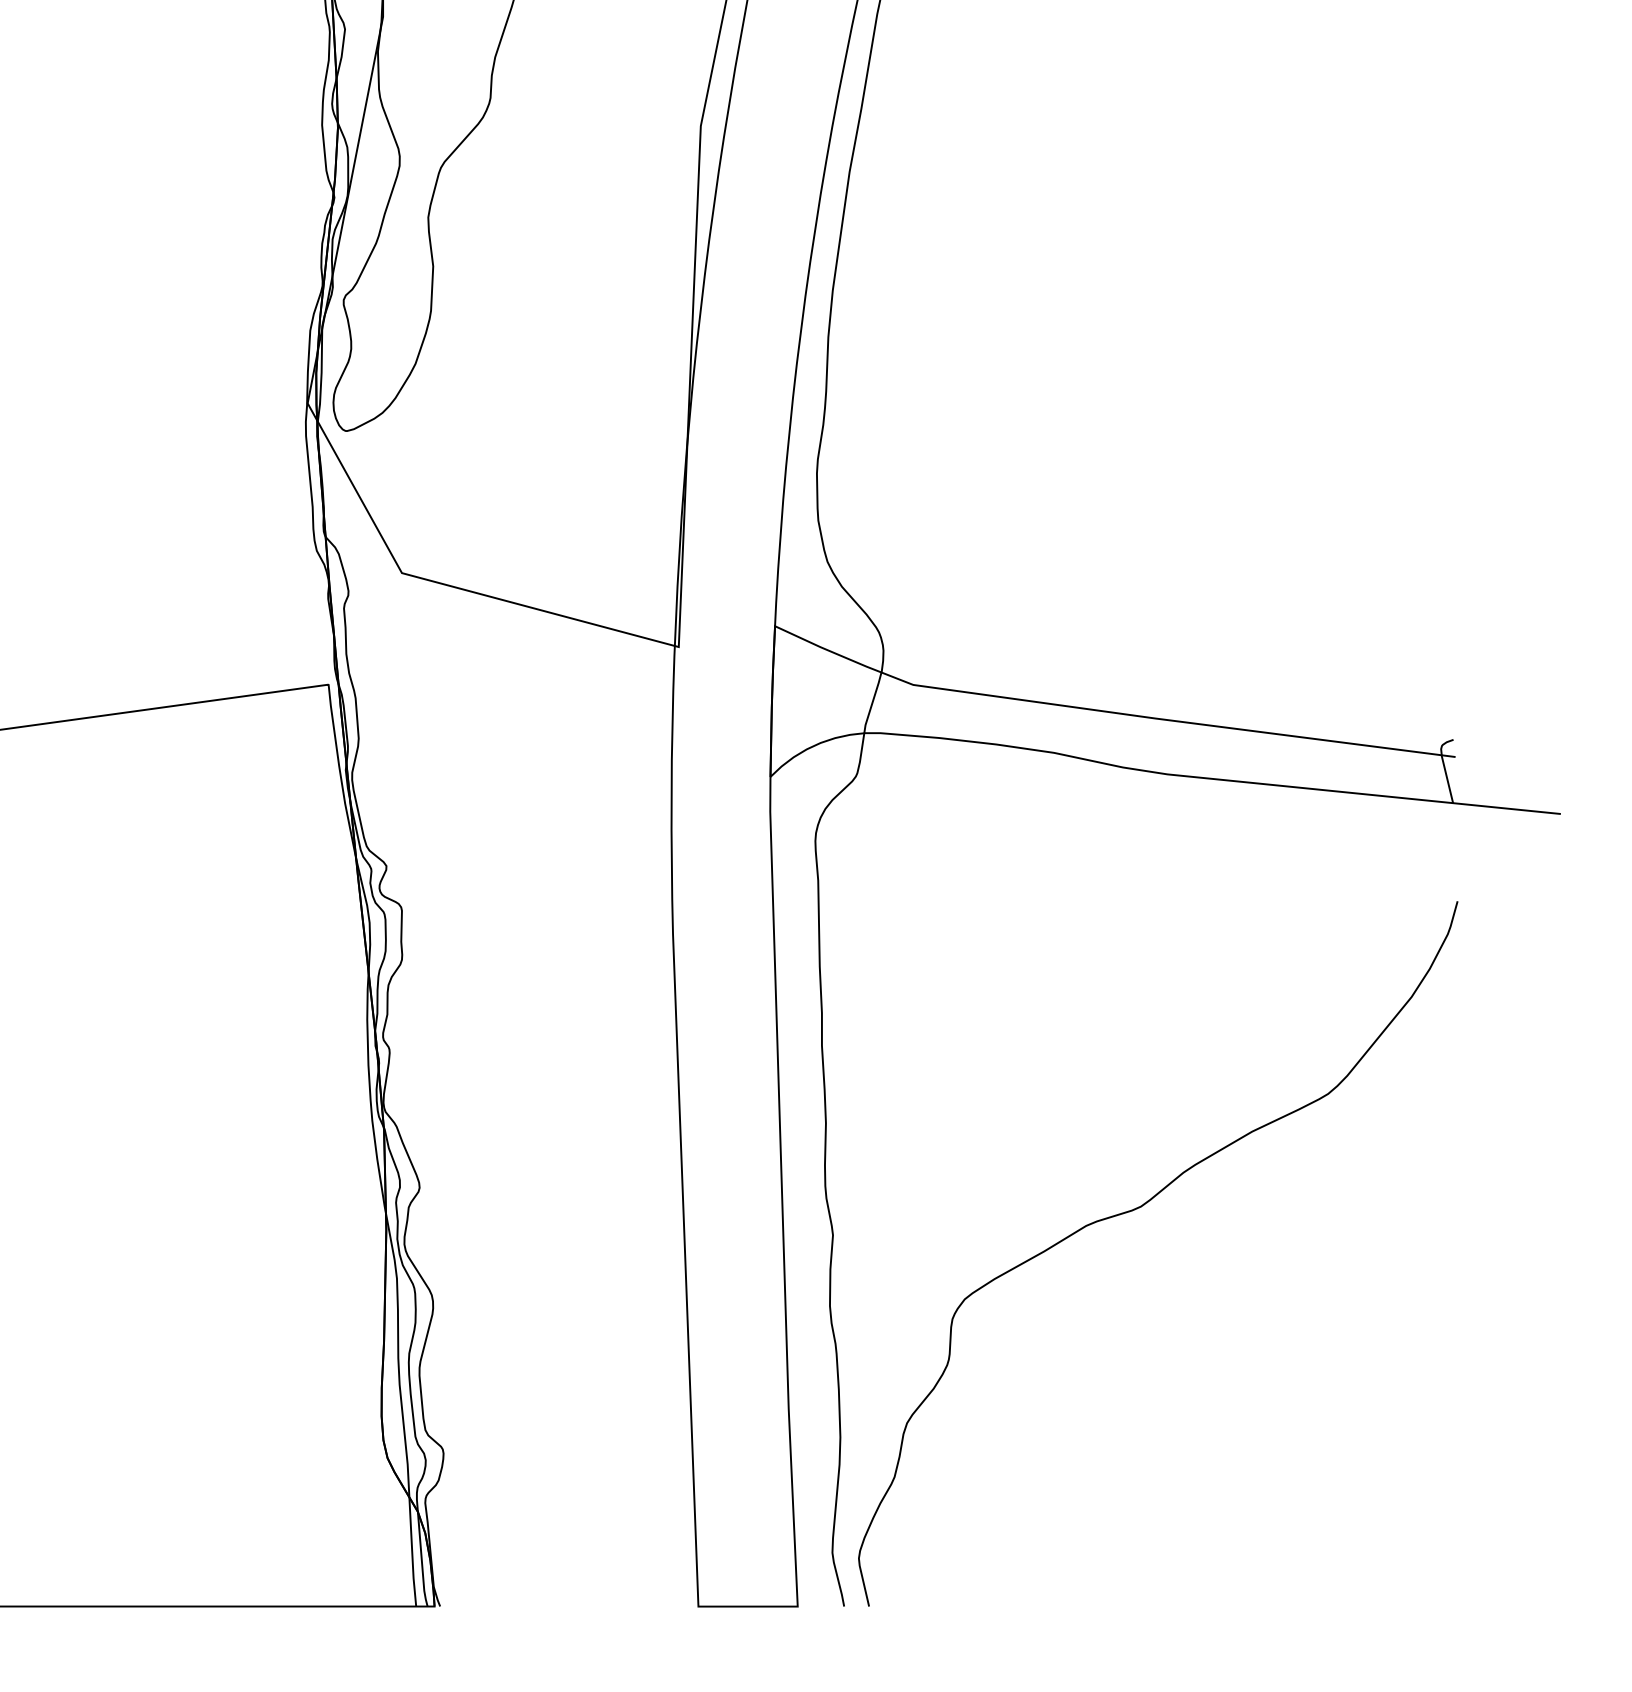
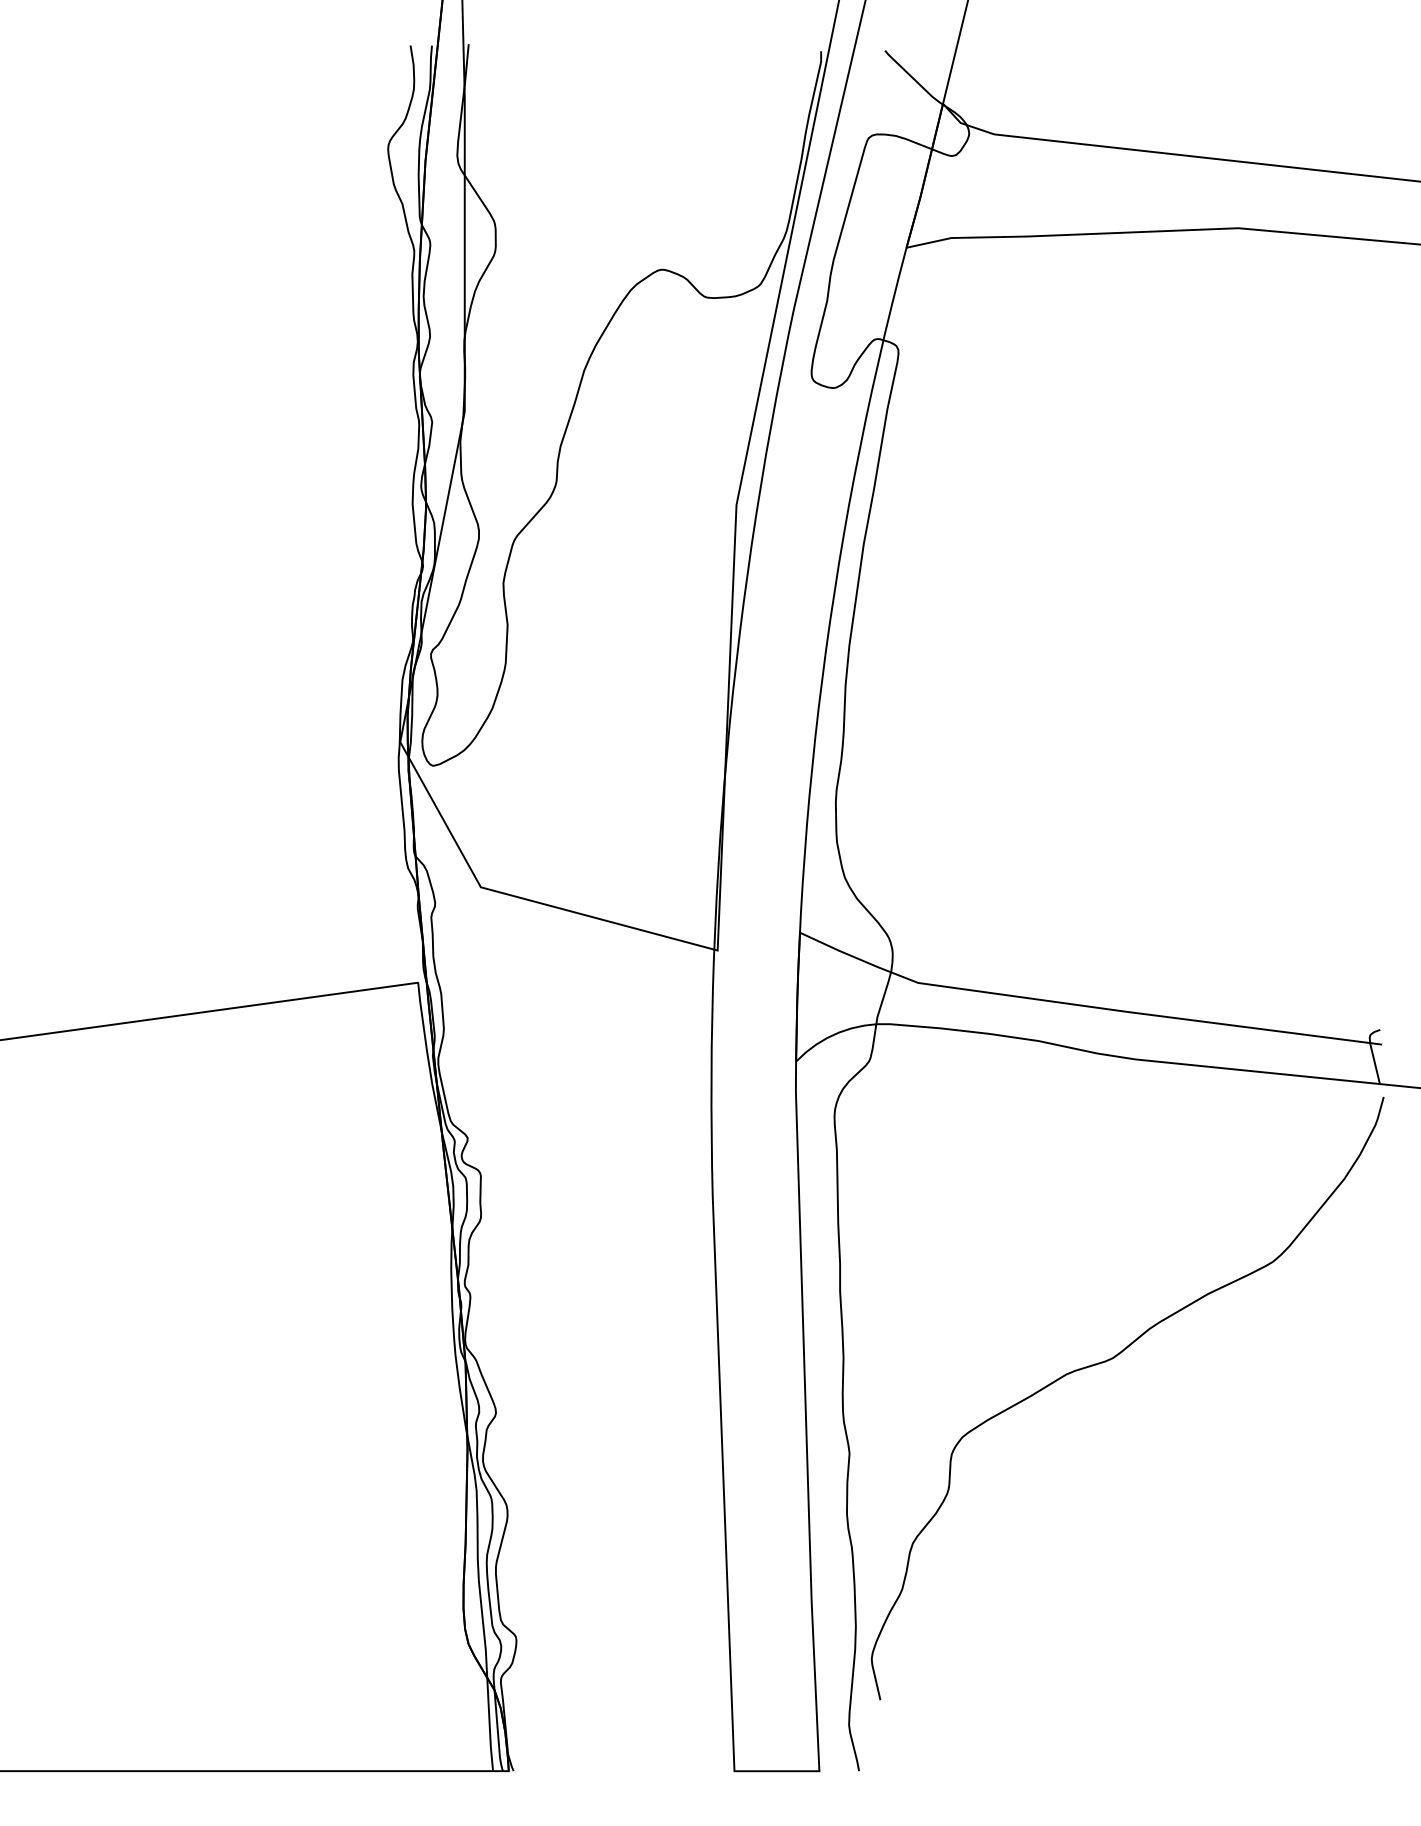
curve: (1135, 1210) -> (1108, 1361), moved

